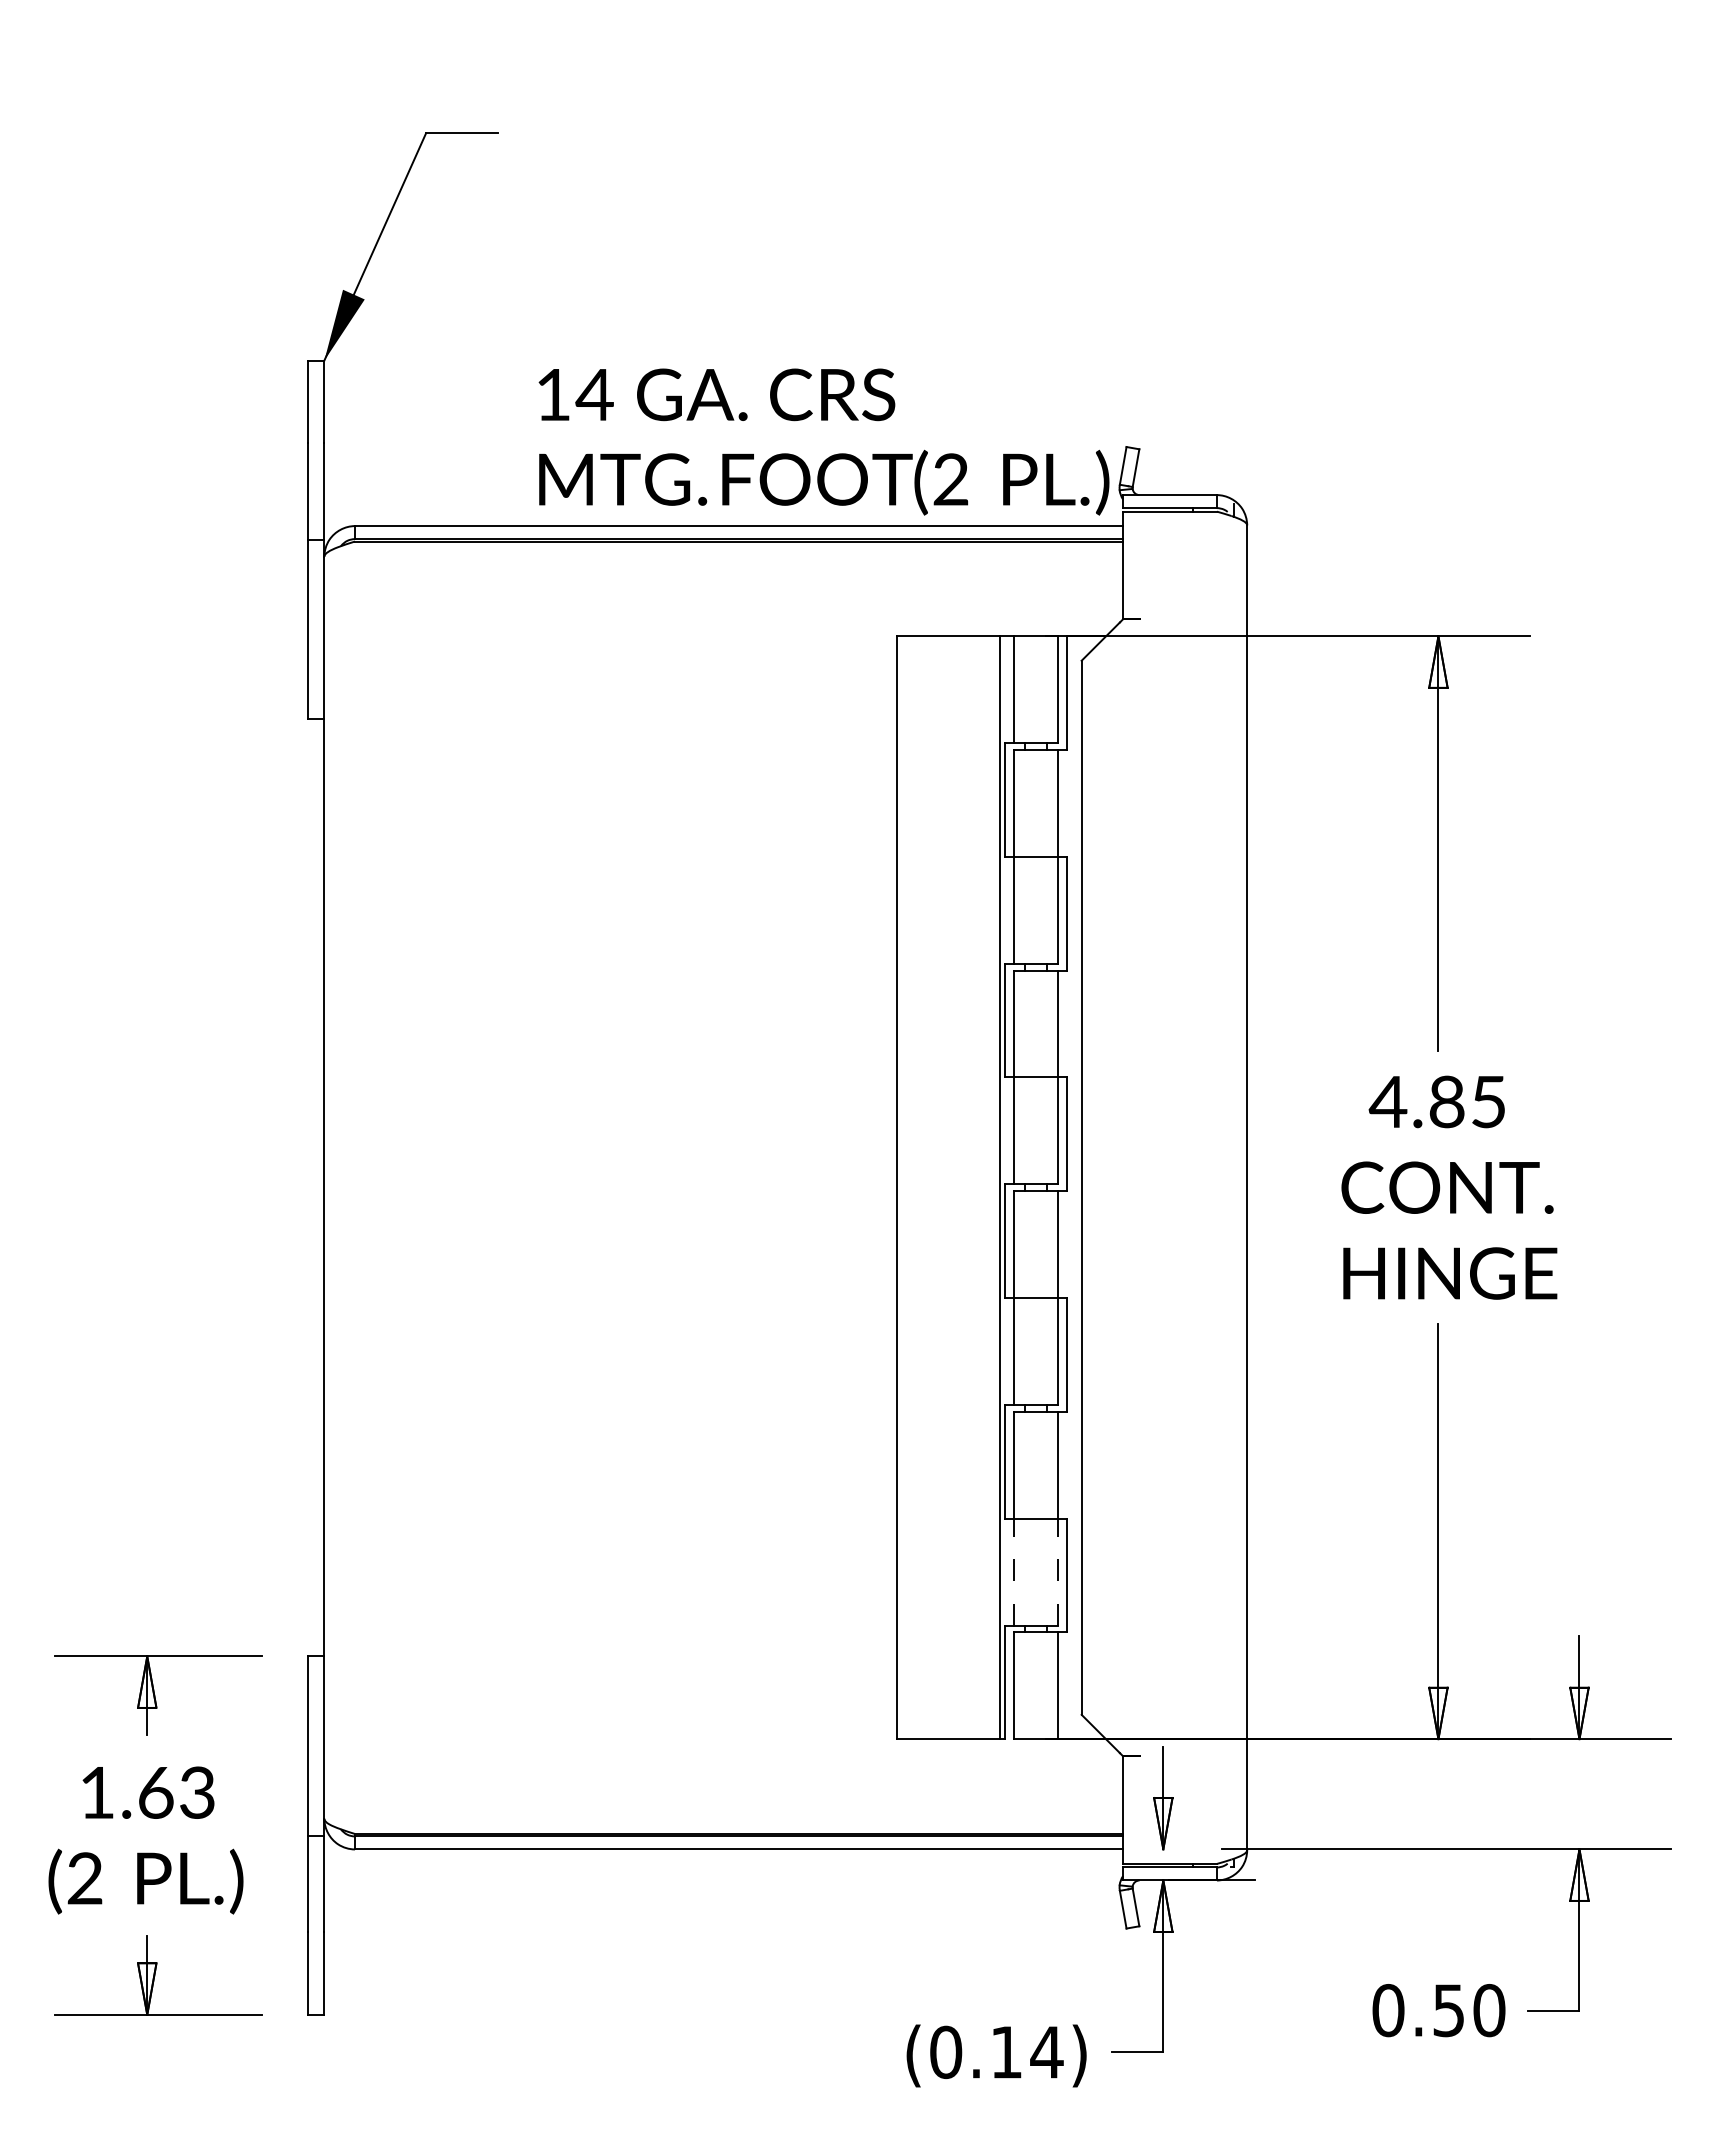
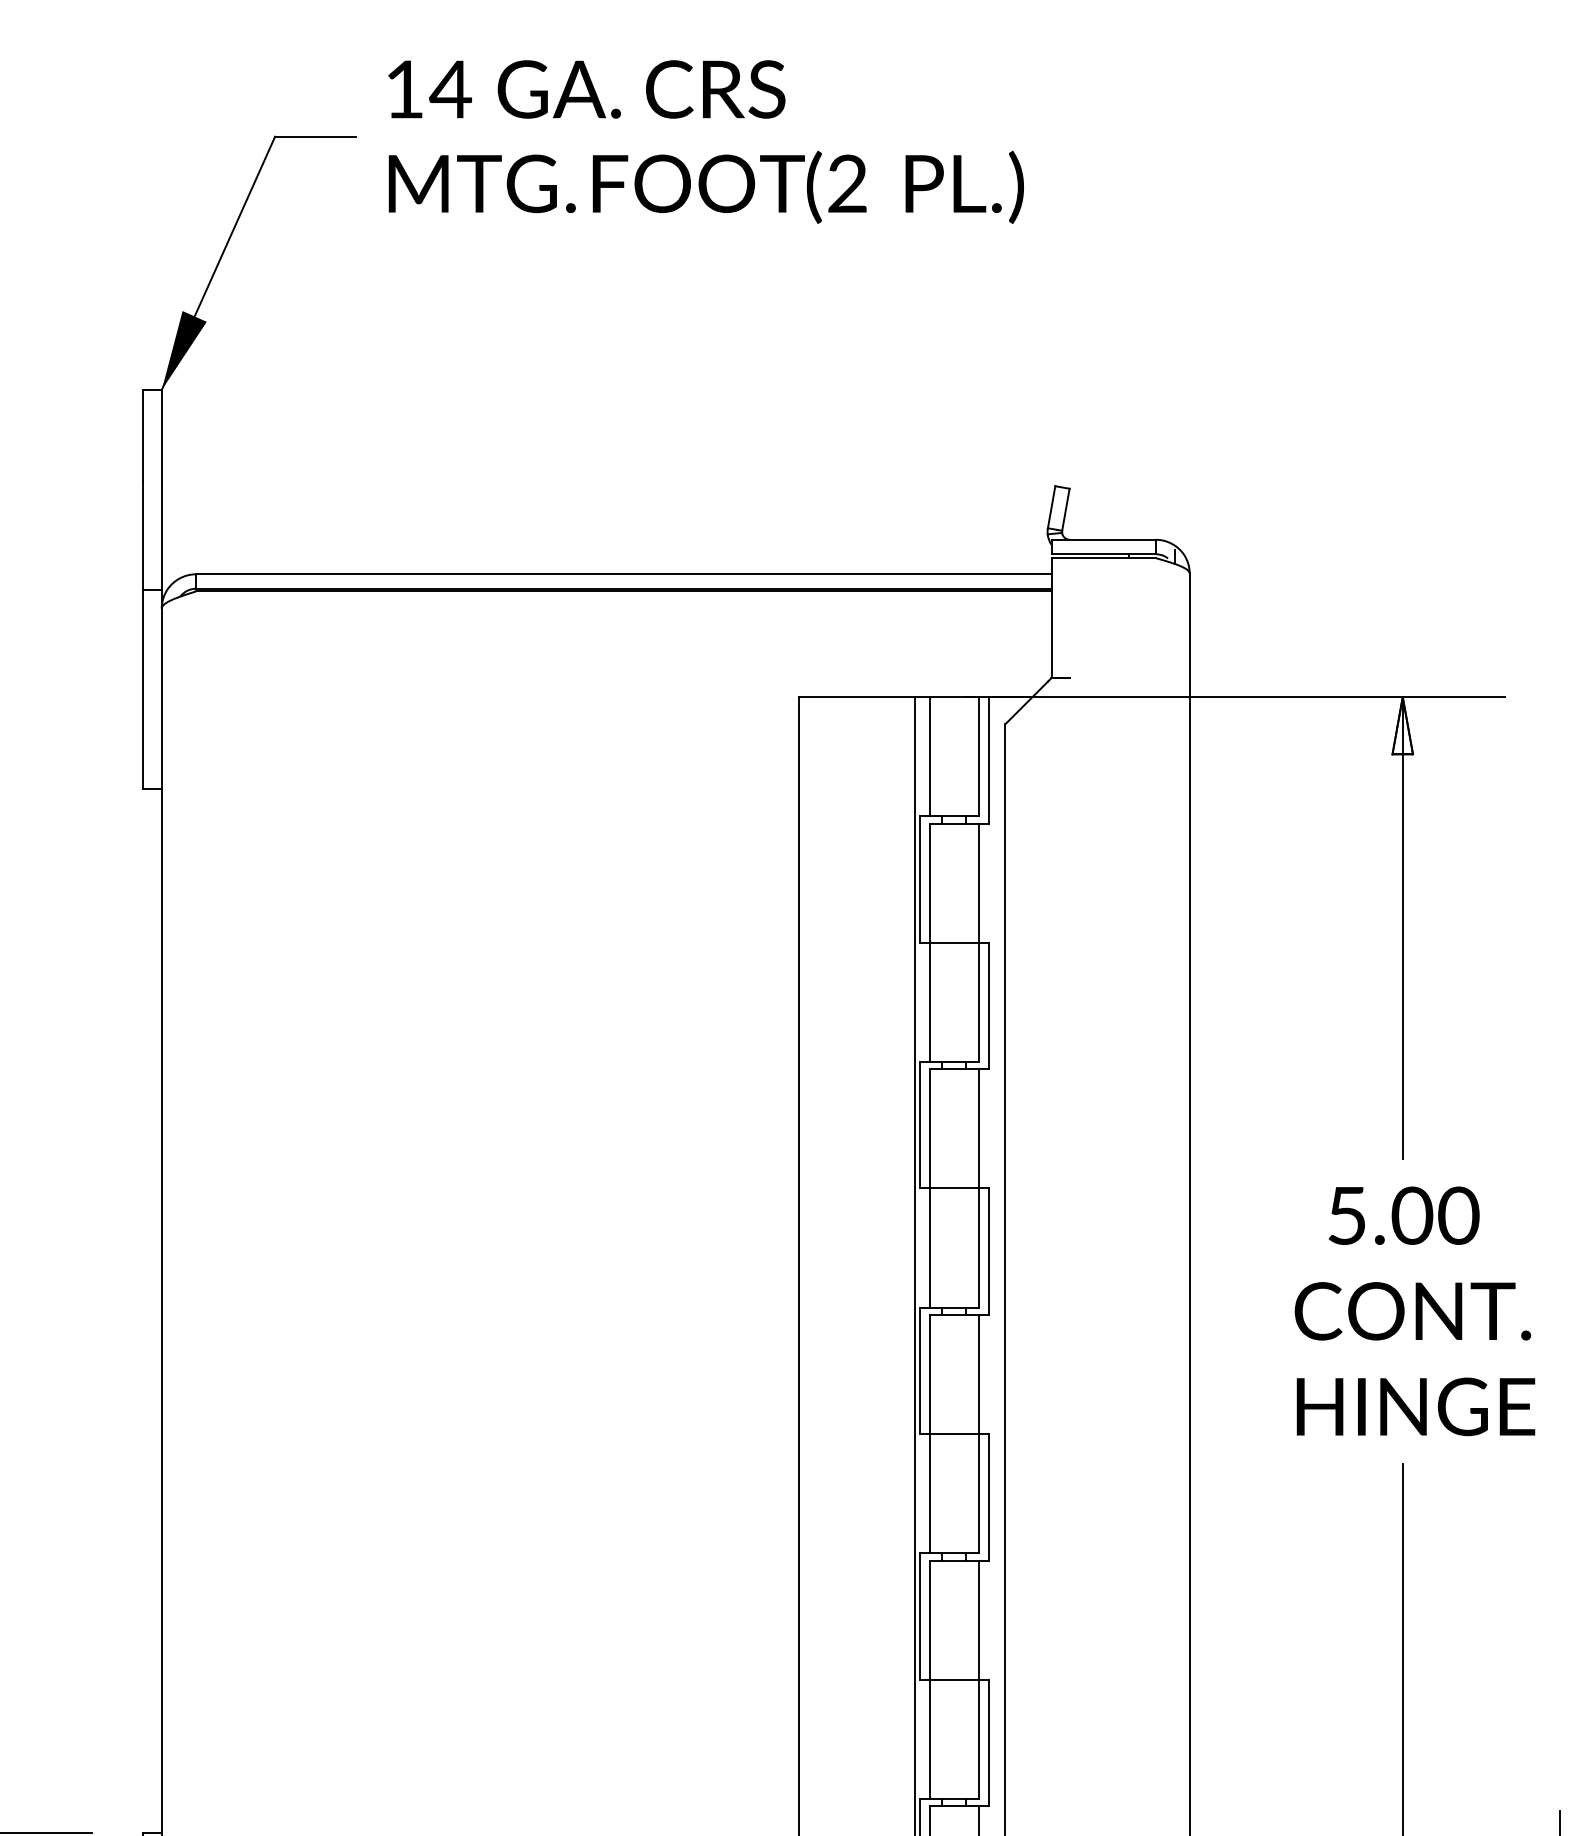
text: (823, 441) -> (705, 141), moved
text: (1437, 1101) -> (1401, 1215), 4.85 -> 5.00
line: (1013, 1571) -> (929, 1738), dashed -> solid
line: (1057, 1571) -> (978, 1738), dashed -> solid

